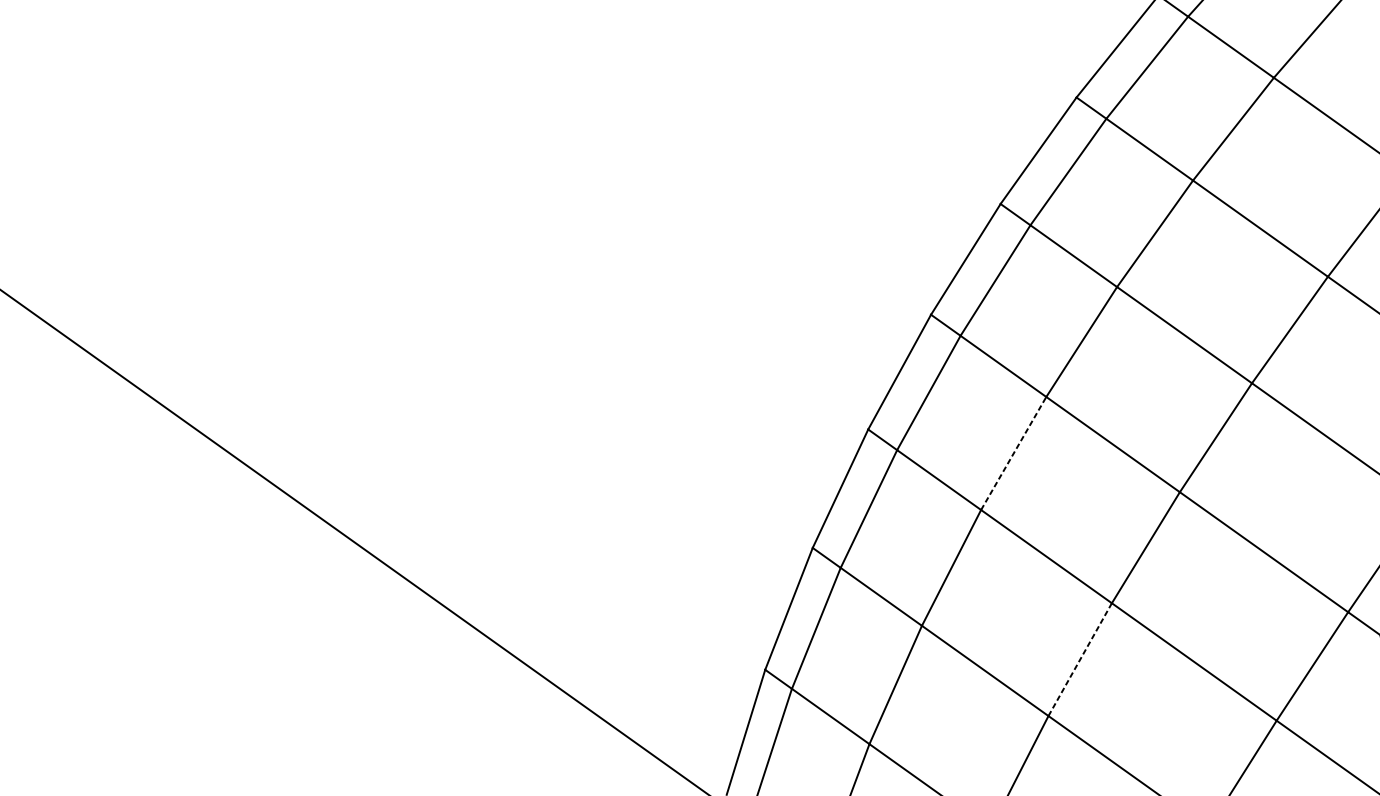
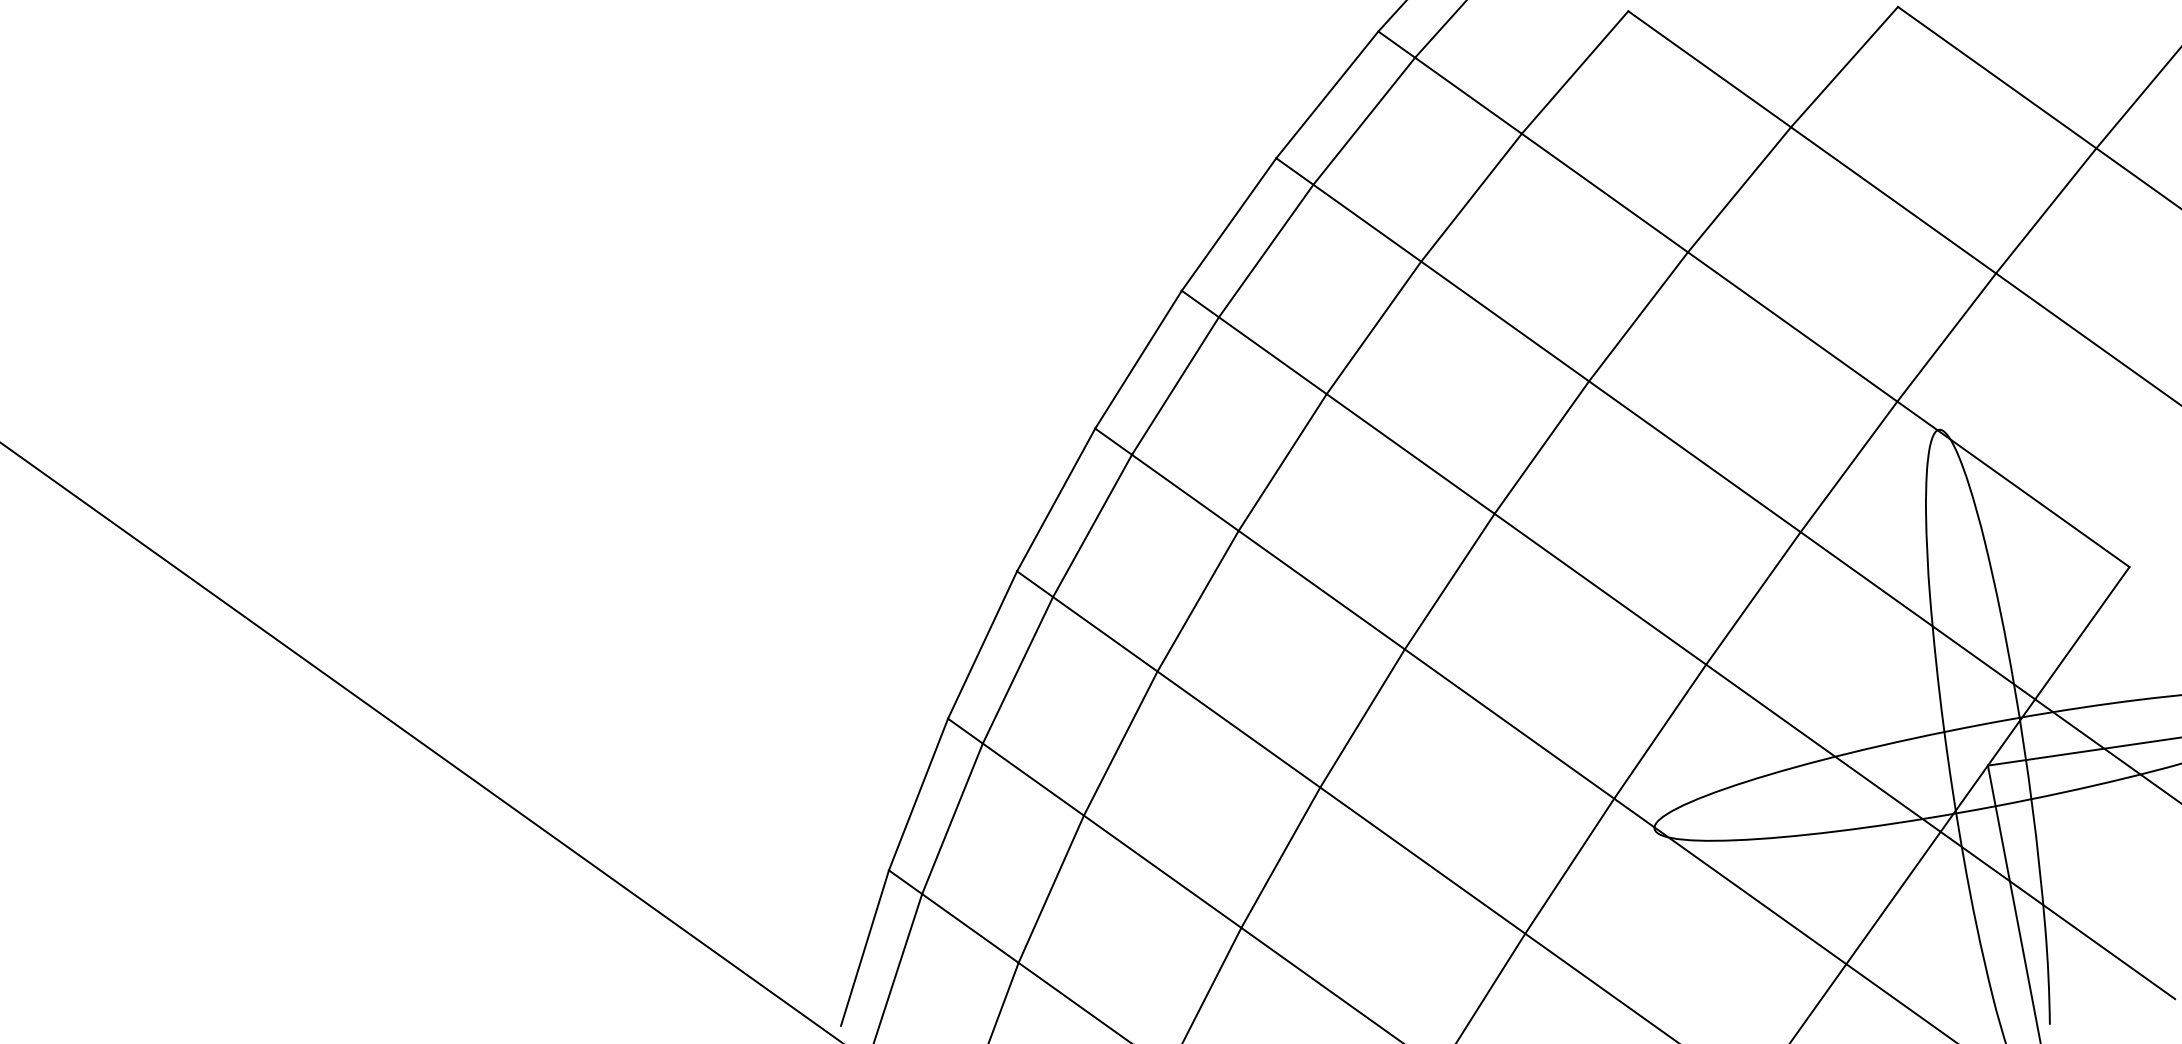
line: (1014, 452) -> (1198, 600), dashed -> solid
line: (1079, 659) -> (1280, 857), dashed -> solid

